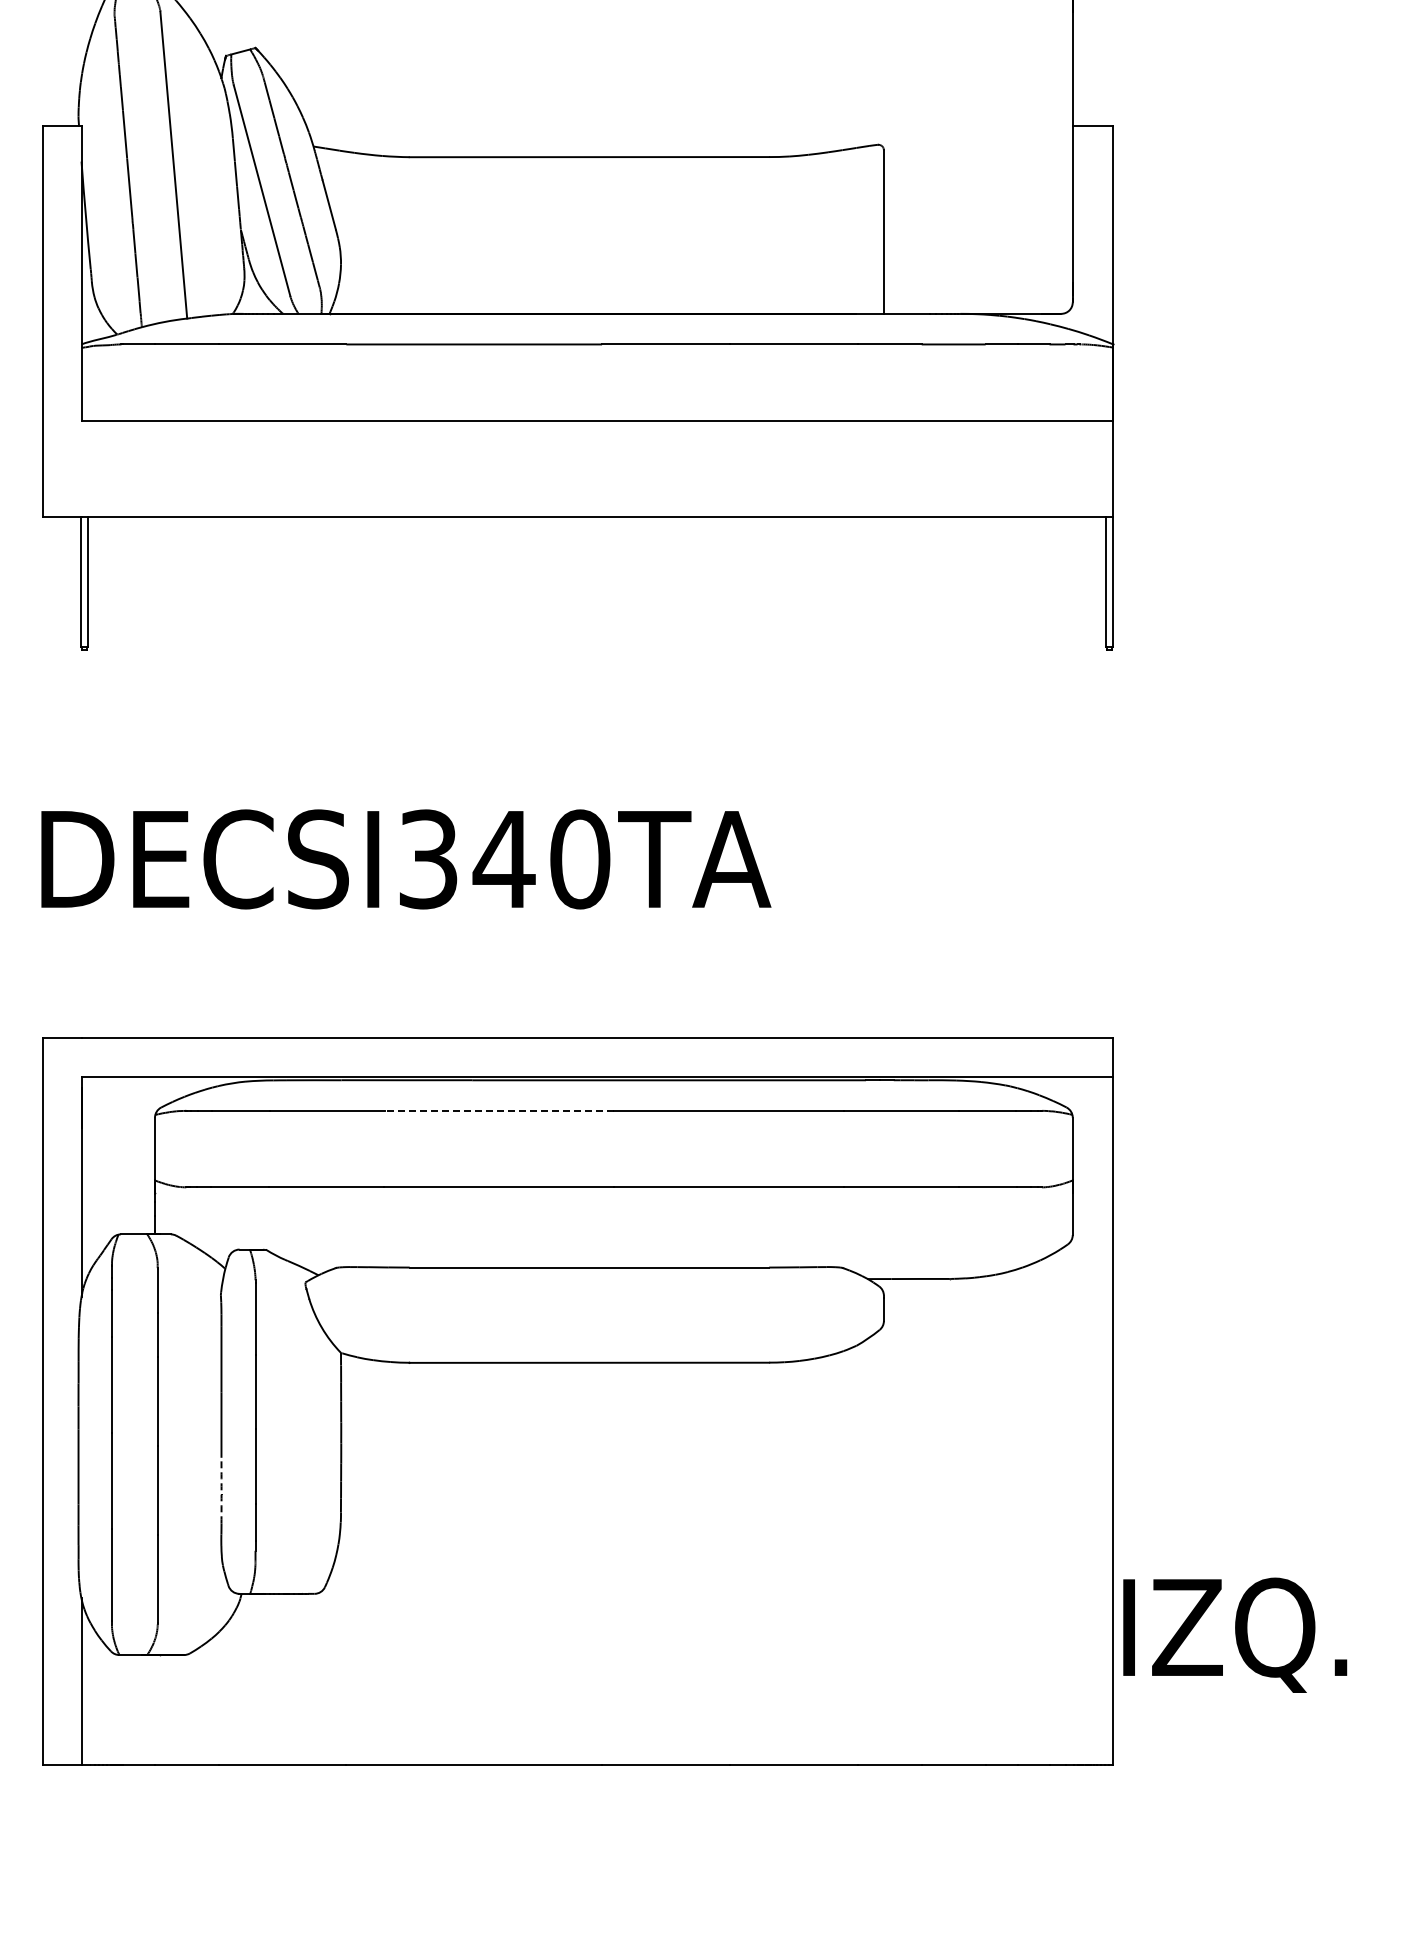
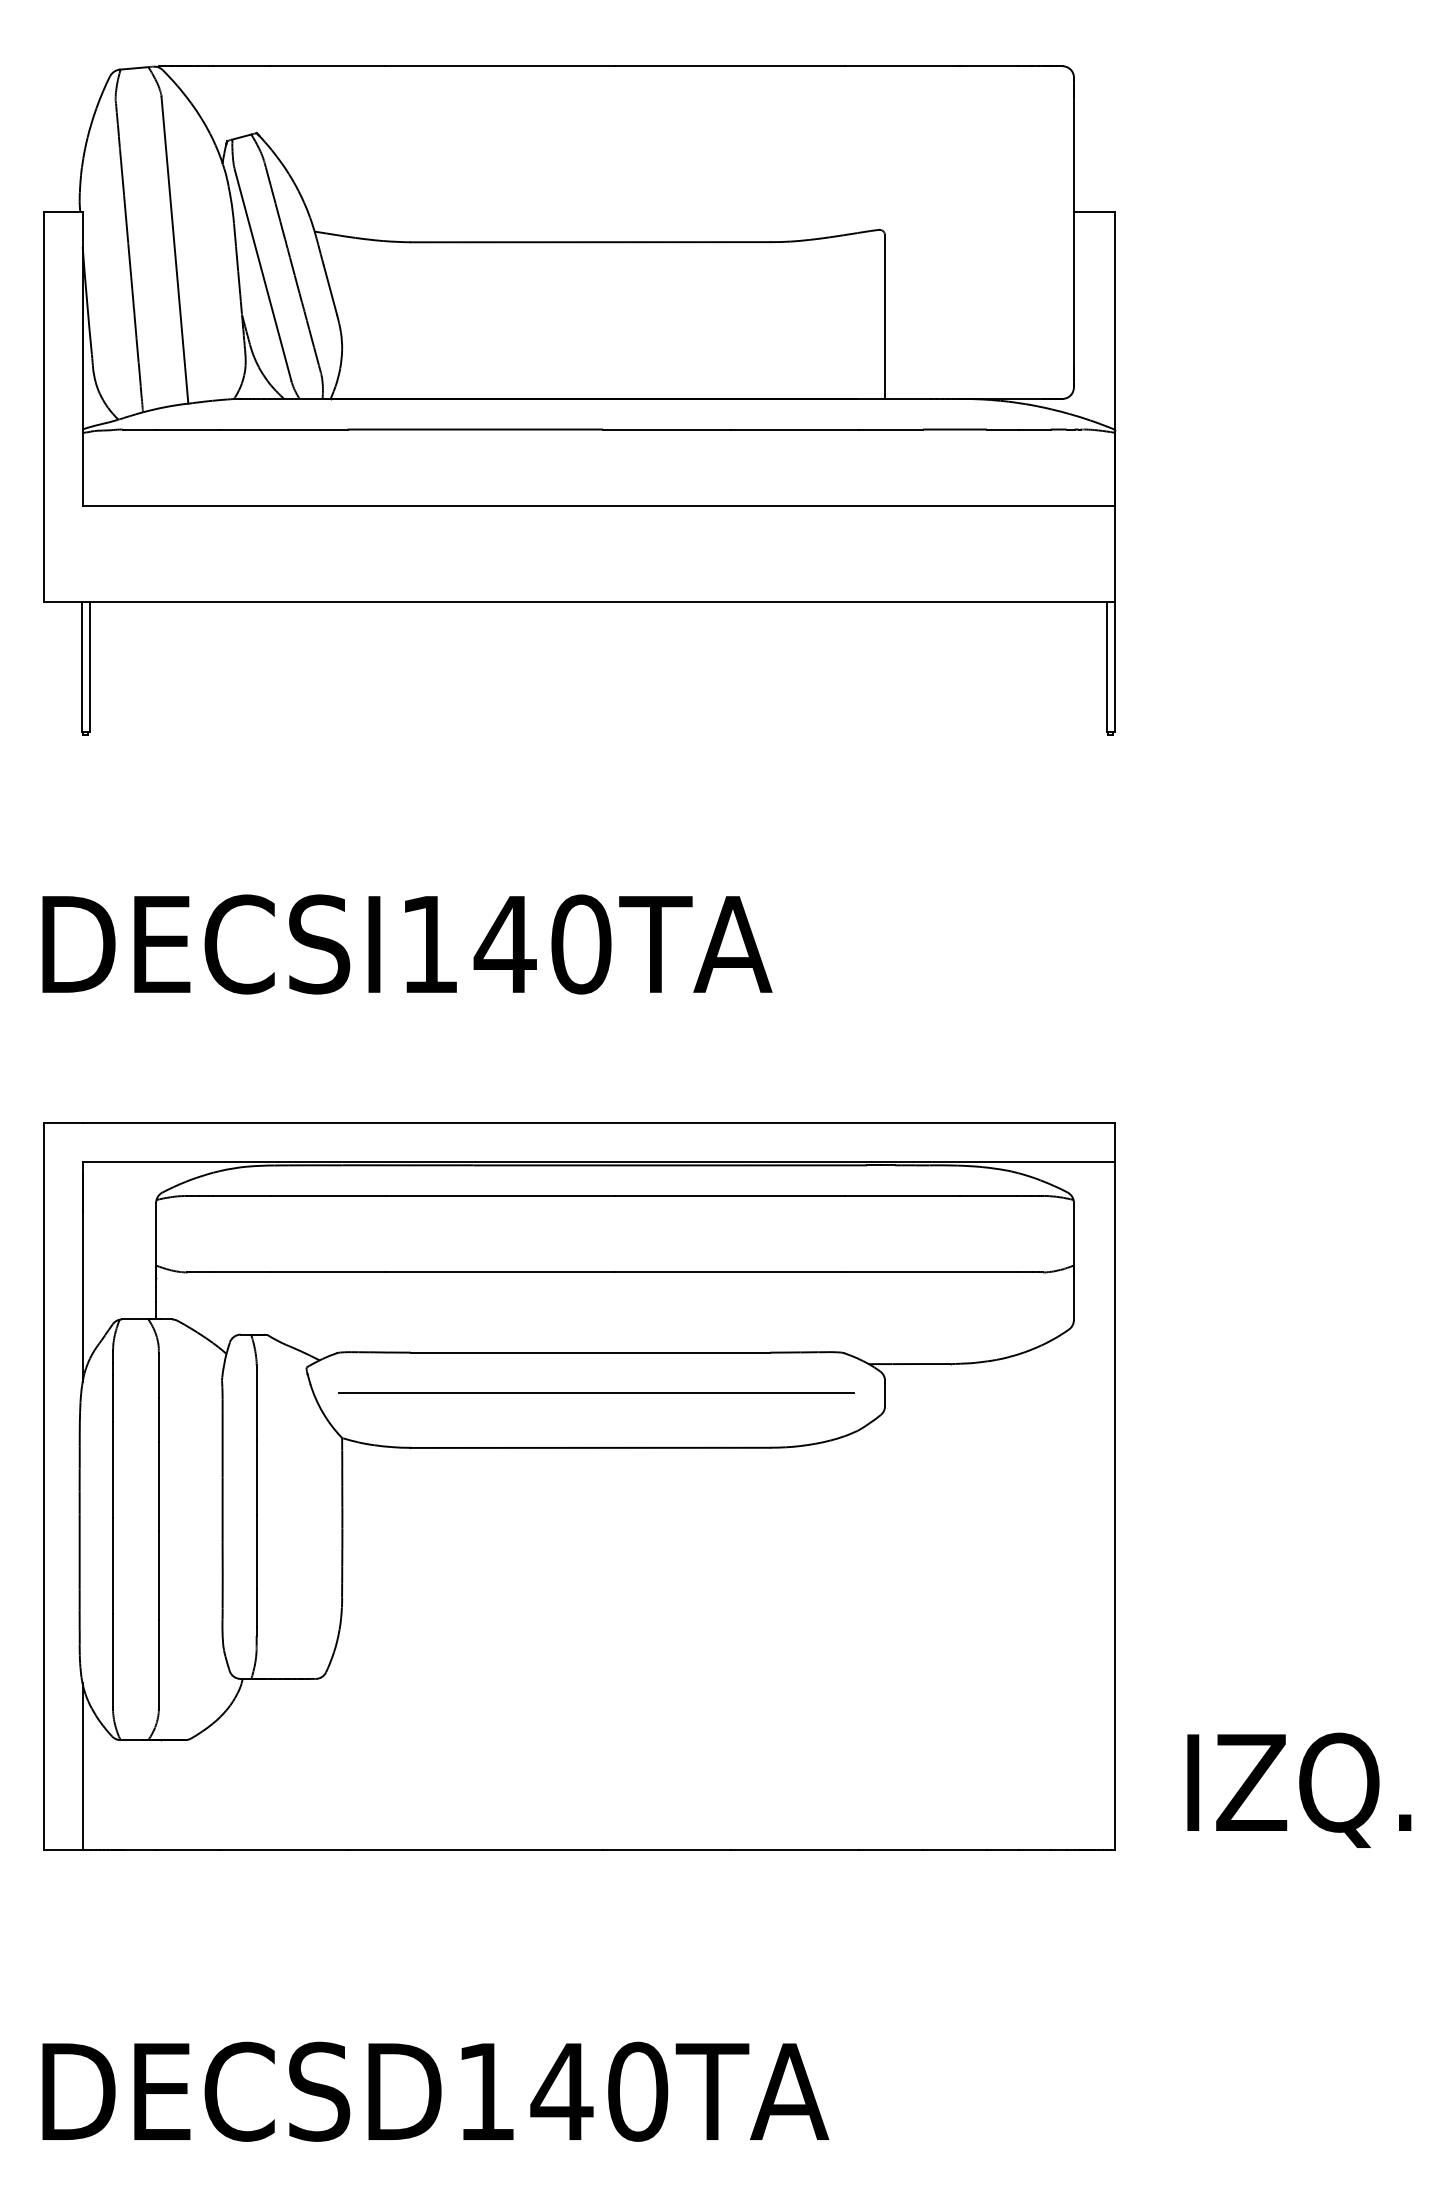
text: (428, 859) -> (429, 944), DECSI340TA -> DECSI140TA
line: (499, 1110) -> (500, 1195), dashed -> solid
line: (595, 1308) -> (596, 1393), added
arc: (221, 1490) -> (222, 1575), dashed -> solid
text: (1235, 1634) -> (1299, 1789), moved

